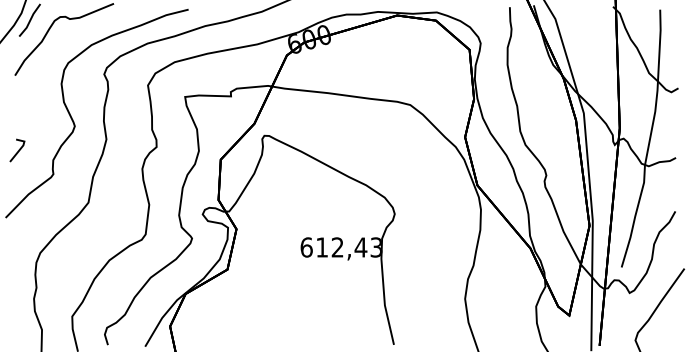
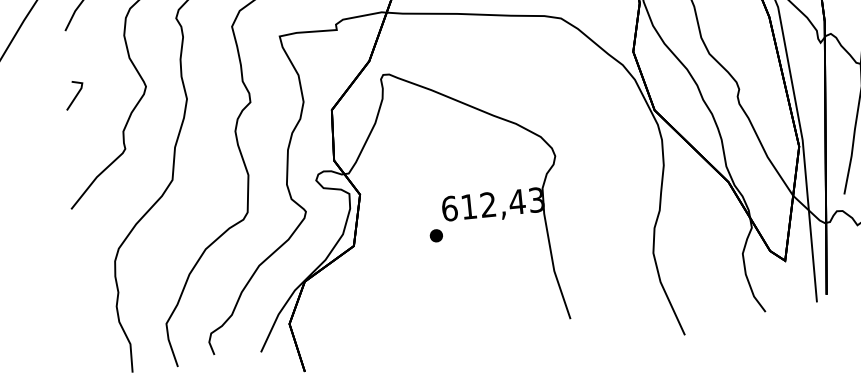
line: (18, 150) -> (76, 95), moved
part: (293, 267) -> (435, 235), added

